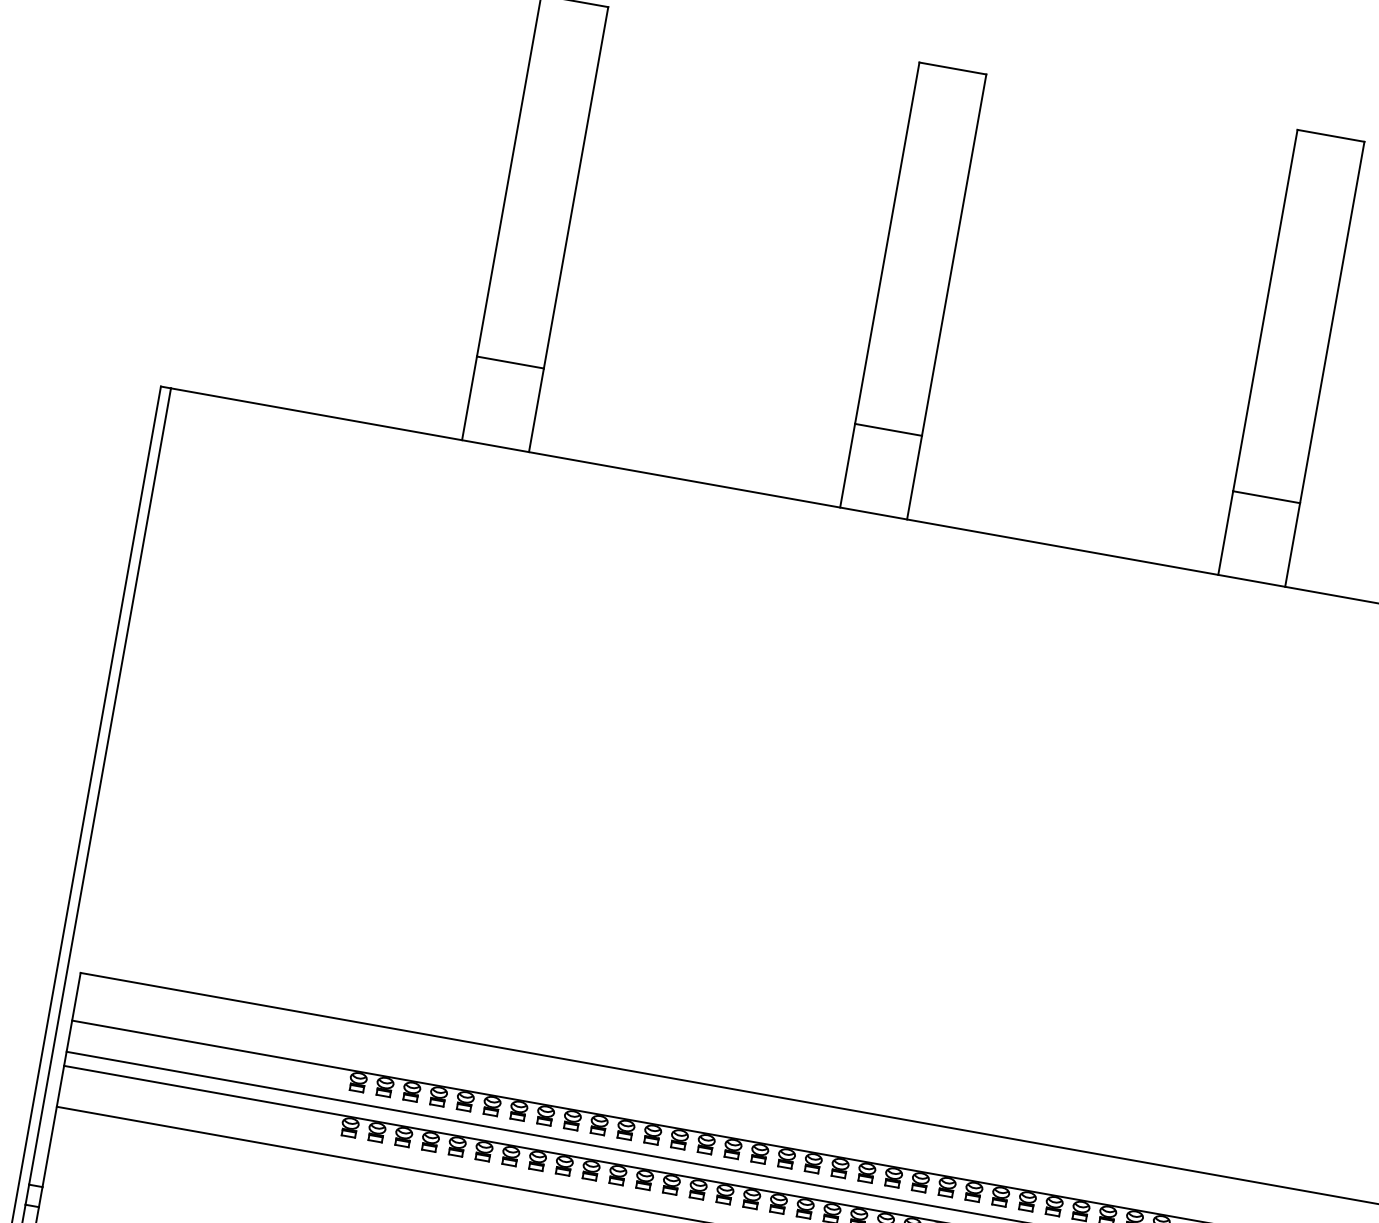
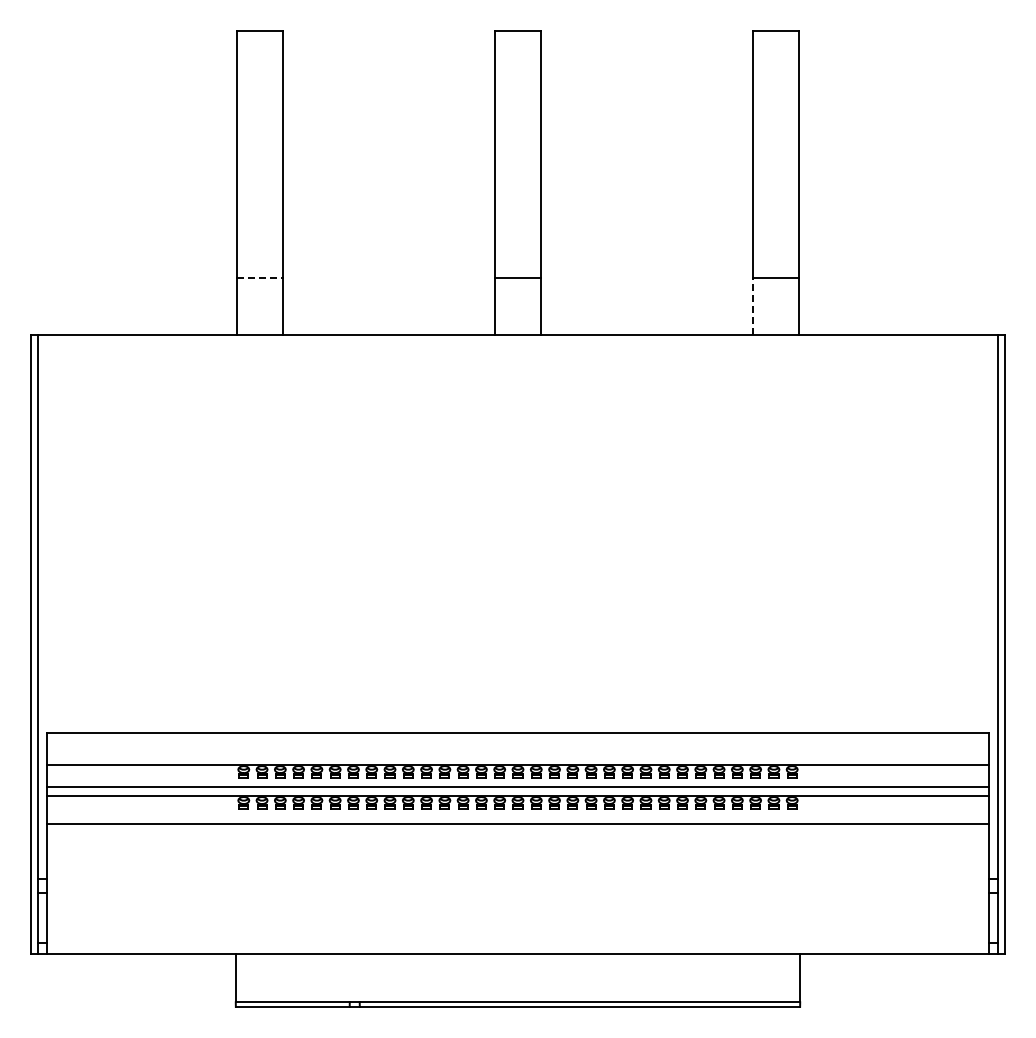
line: (510, 361) -> (259, 277), solid -> dashed
line: (1225, 533) -> (753, 306), solid -> dashed

